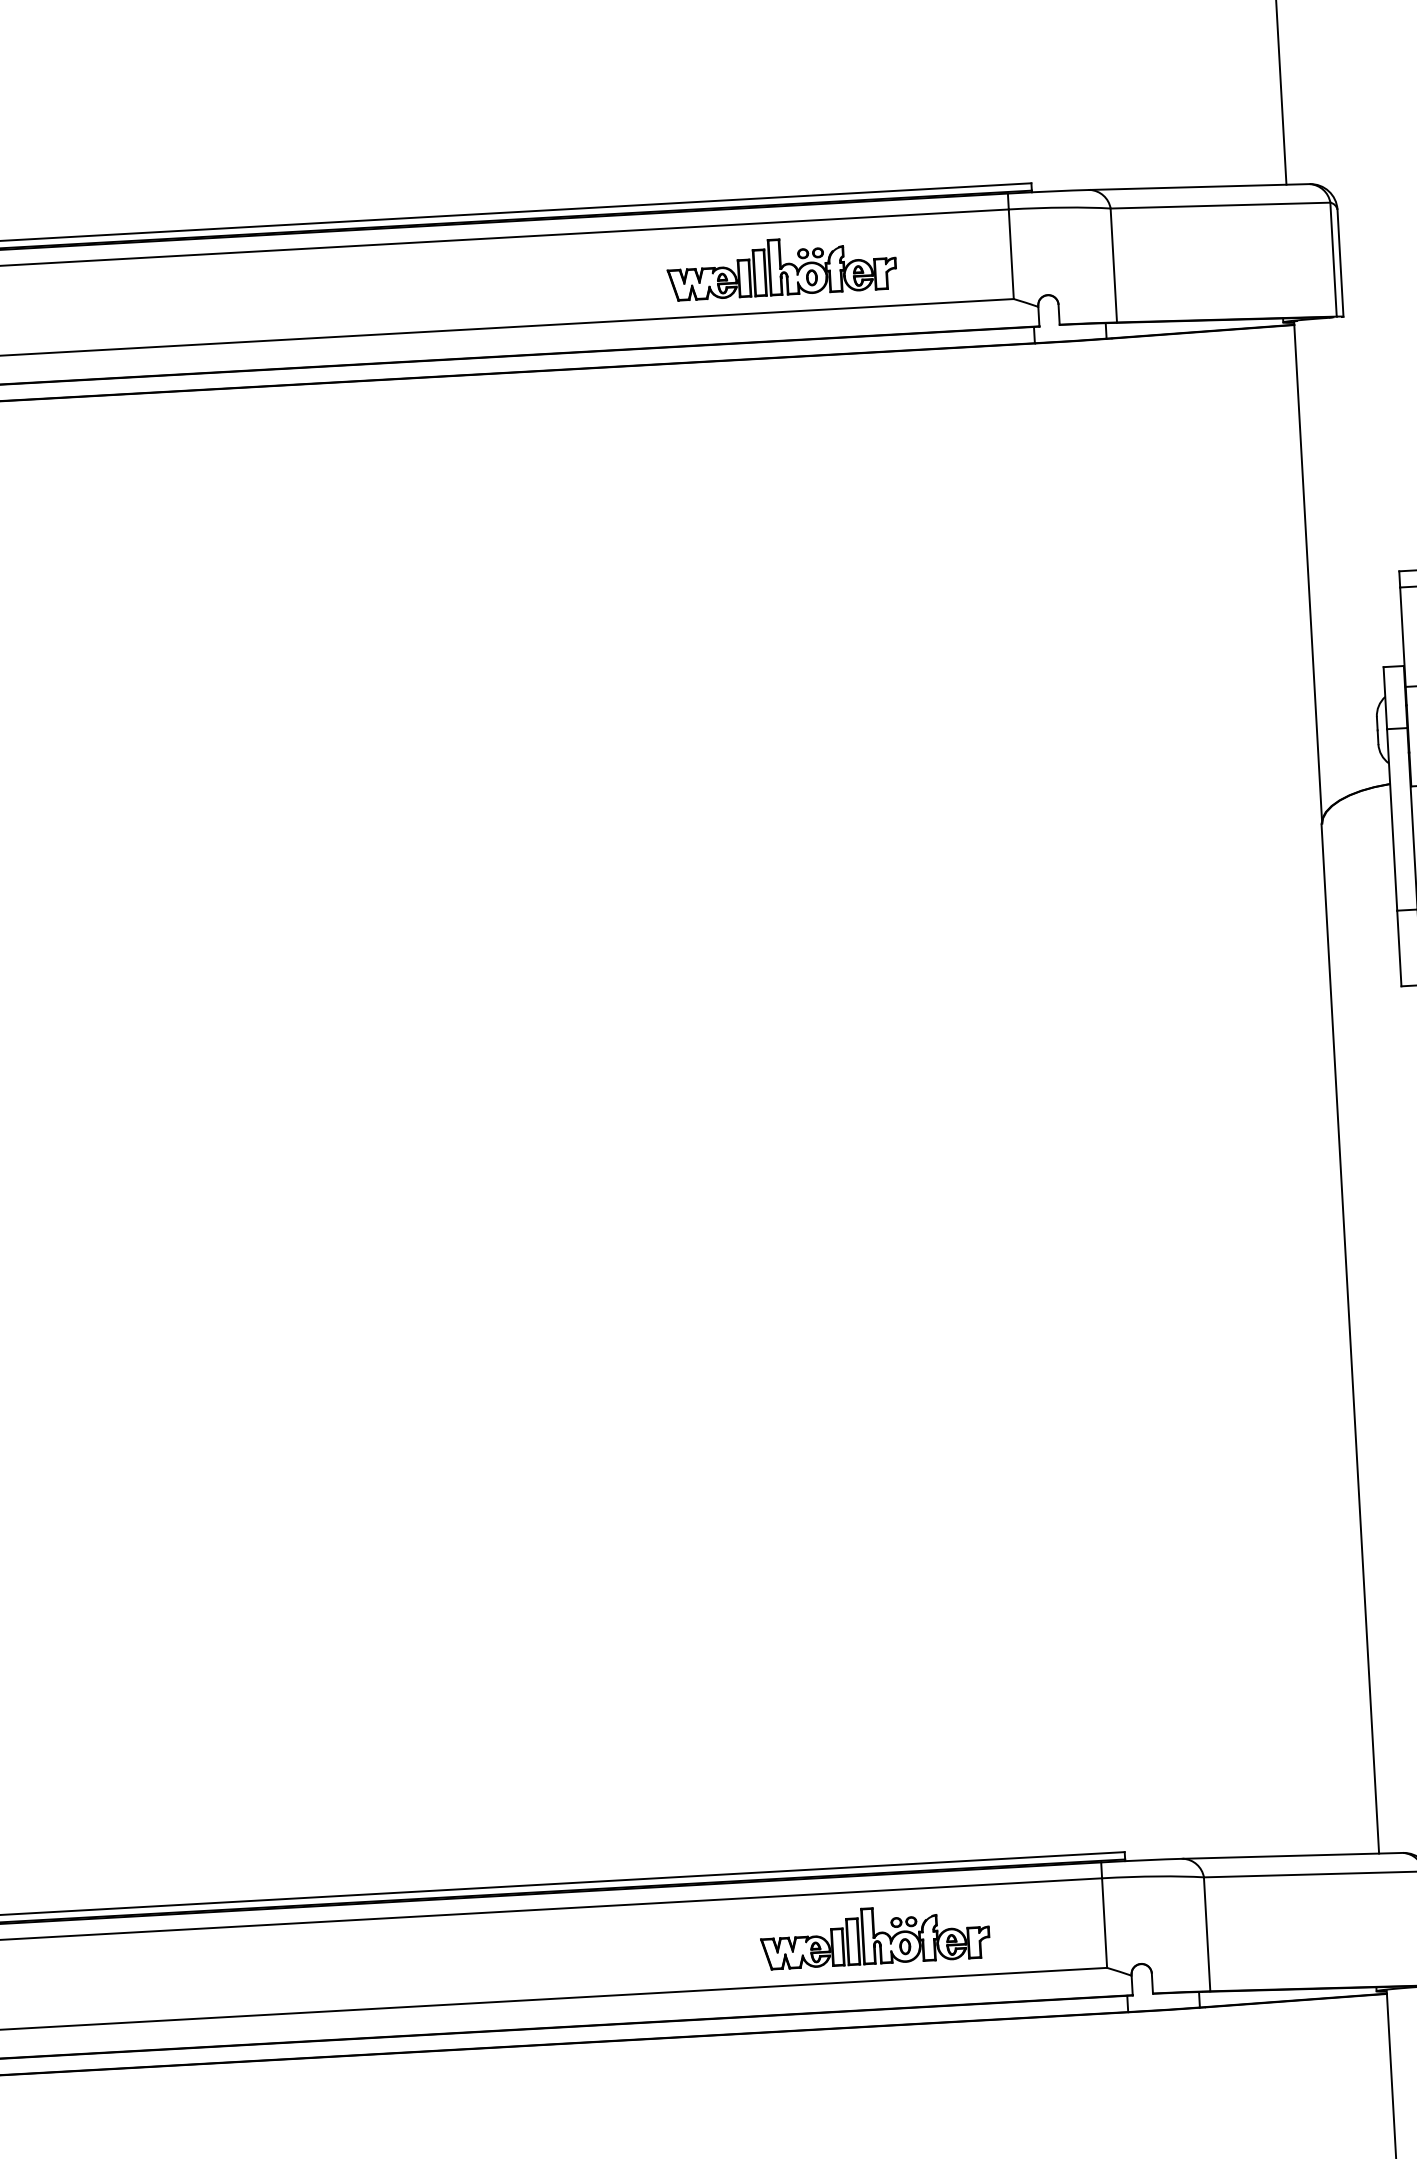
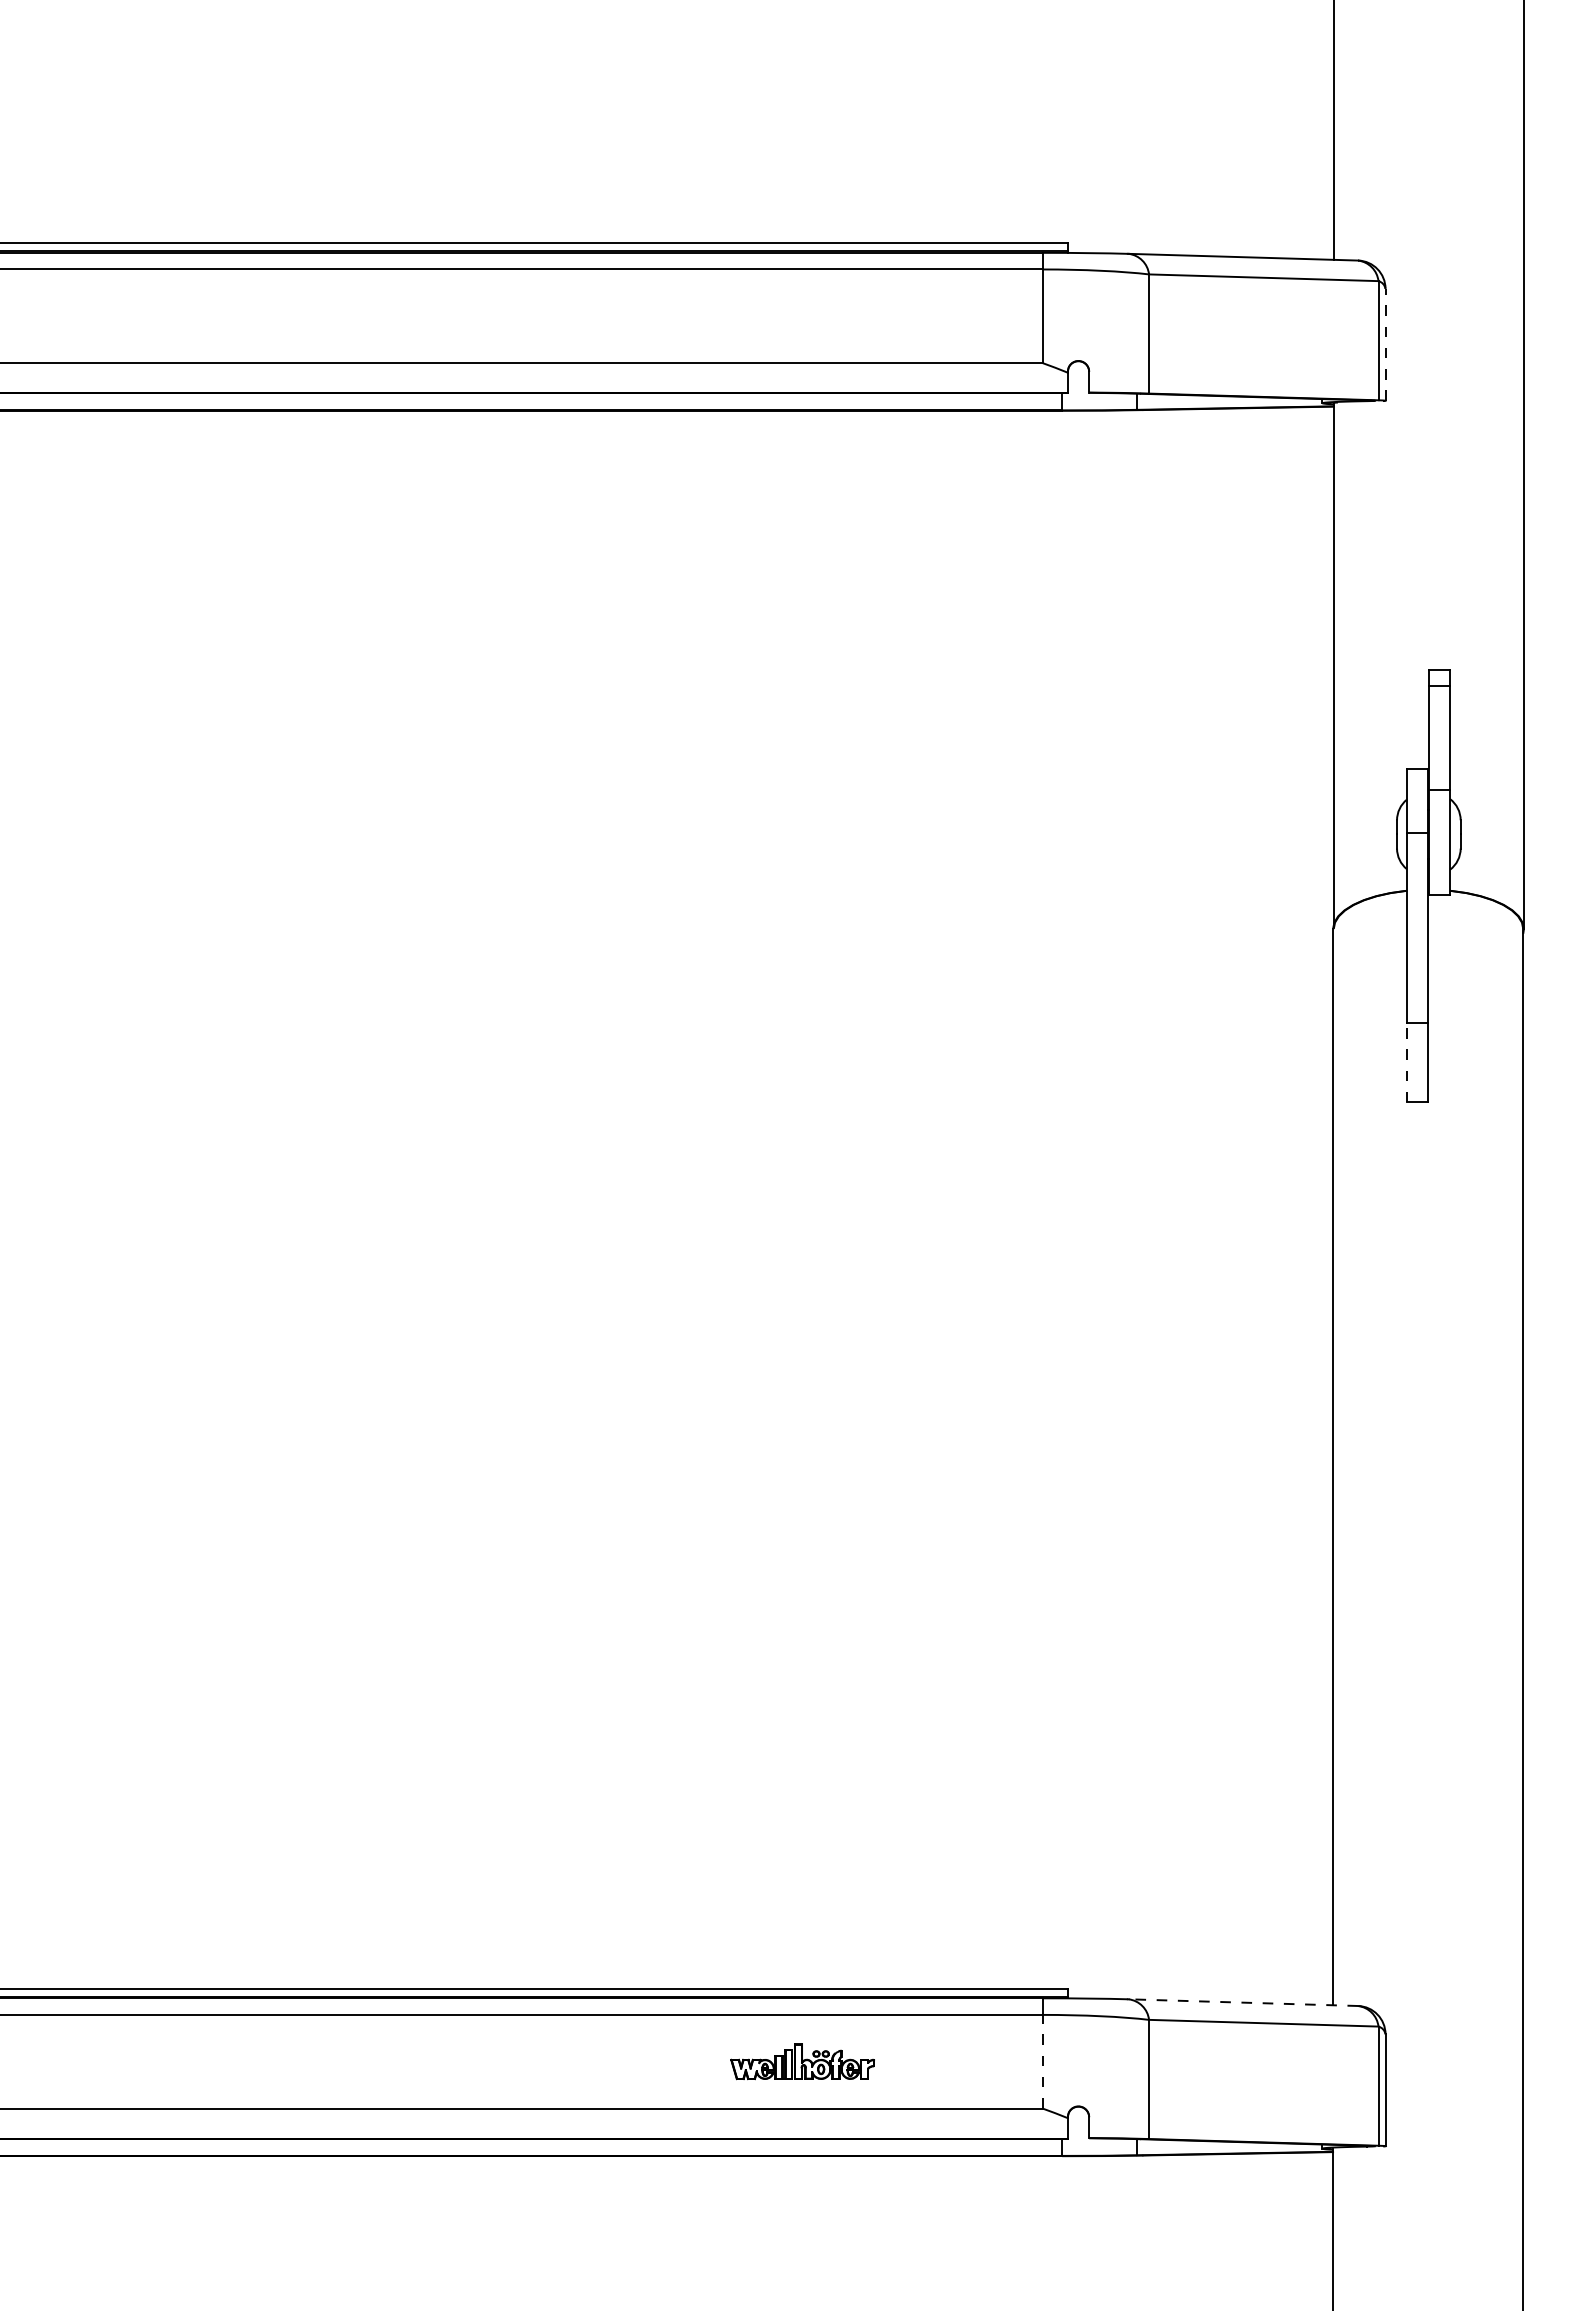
line: (1340, 262) -> (1385, 344), solid -> dashed
part: (781, 267) -> (802, 316), removed
line: (1398, 948) -> (1406, 1062), solid -> dashed
line: (1293, 1855) -> (1243, 2002), solid -> dashed
line: (1104, 1922) -> (1042, 2061), solid -> dashed
part: (874, 1935) -> (802, 2061), size x0.6

